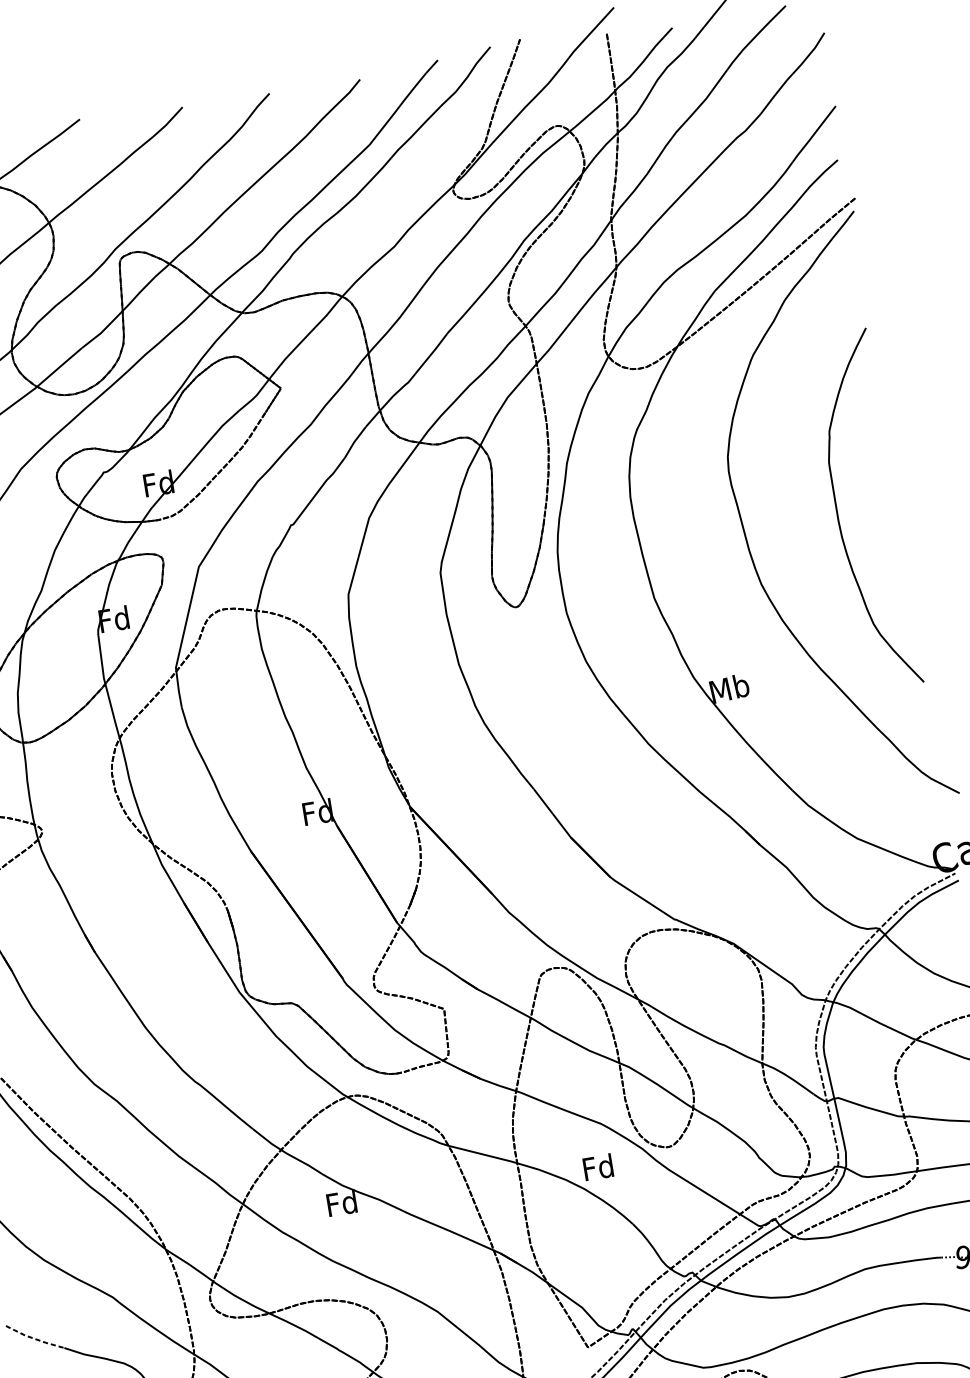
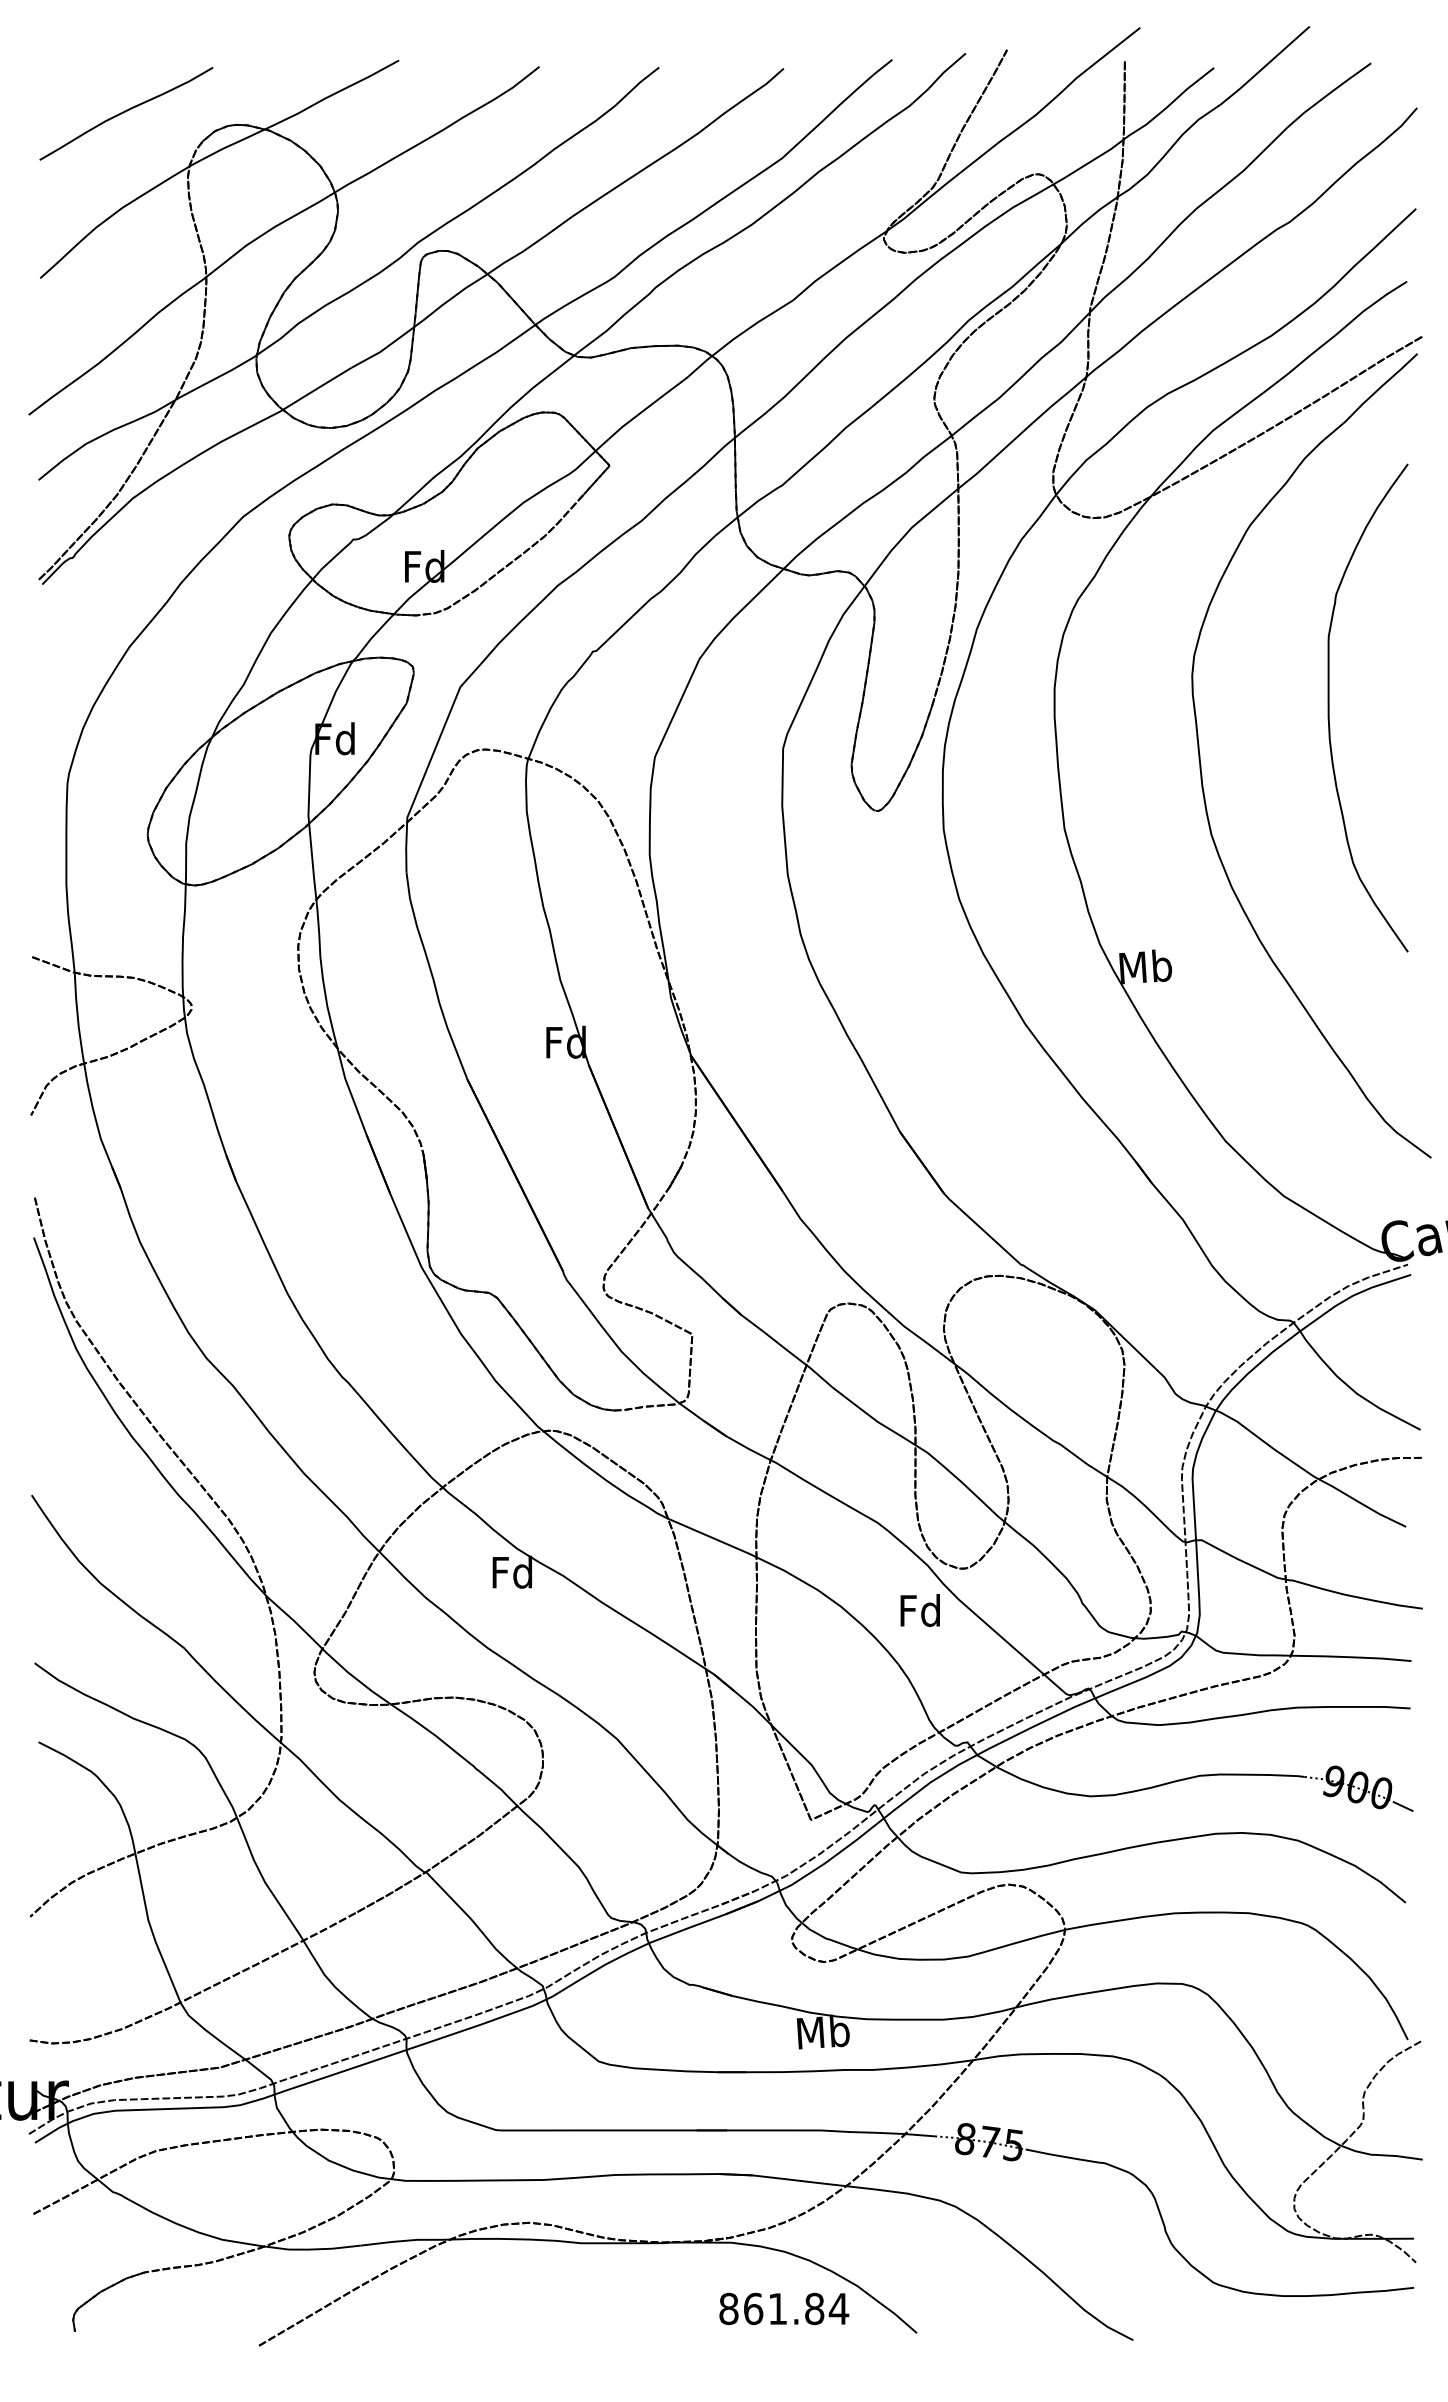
curve: (838, 513) -> (1329, 707), moved
text: (597, 1167) -> (919, 1610), moved
line: (34, 1339) -> (70, 1687), dashed -> solid

